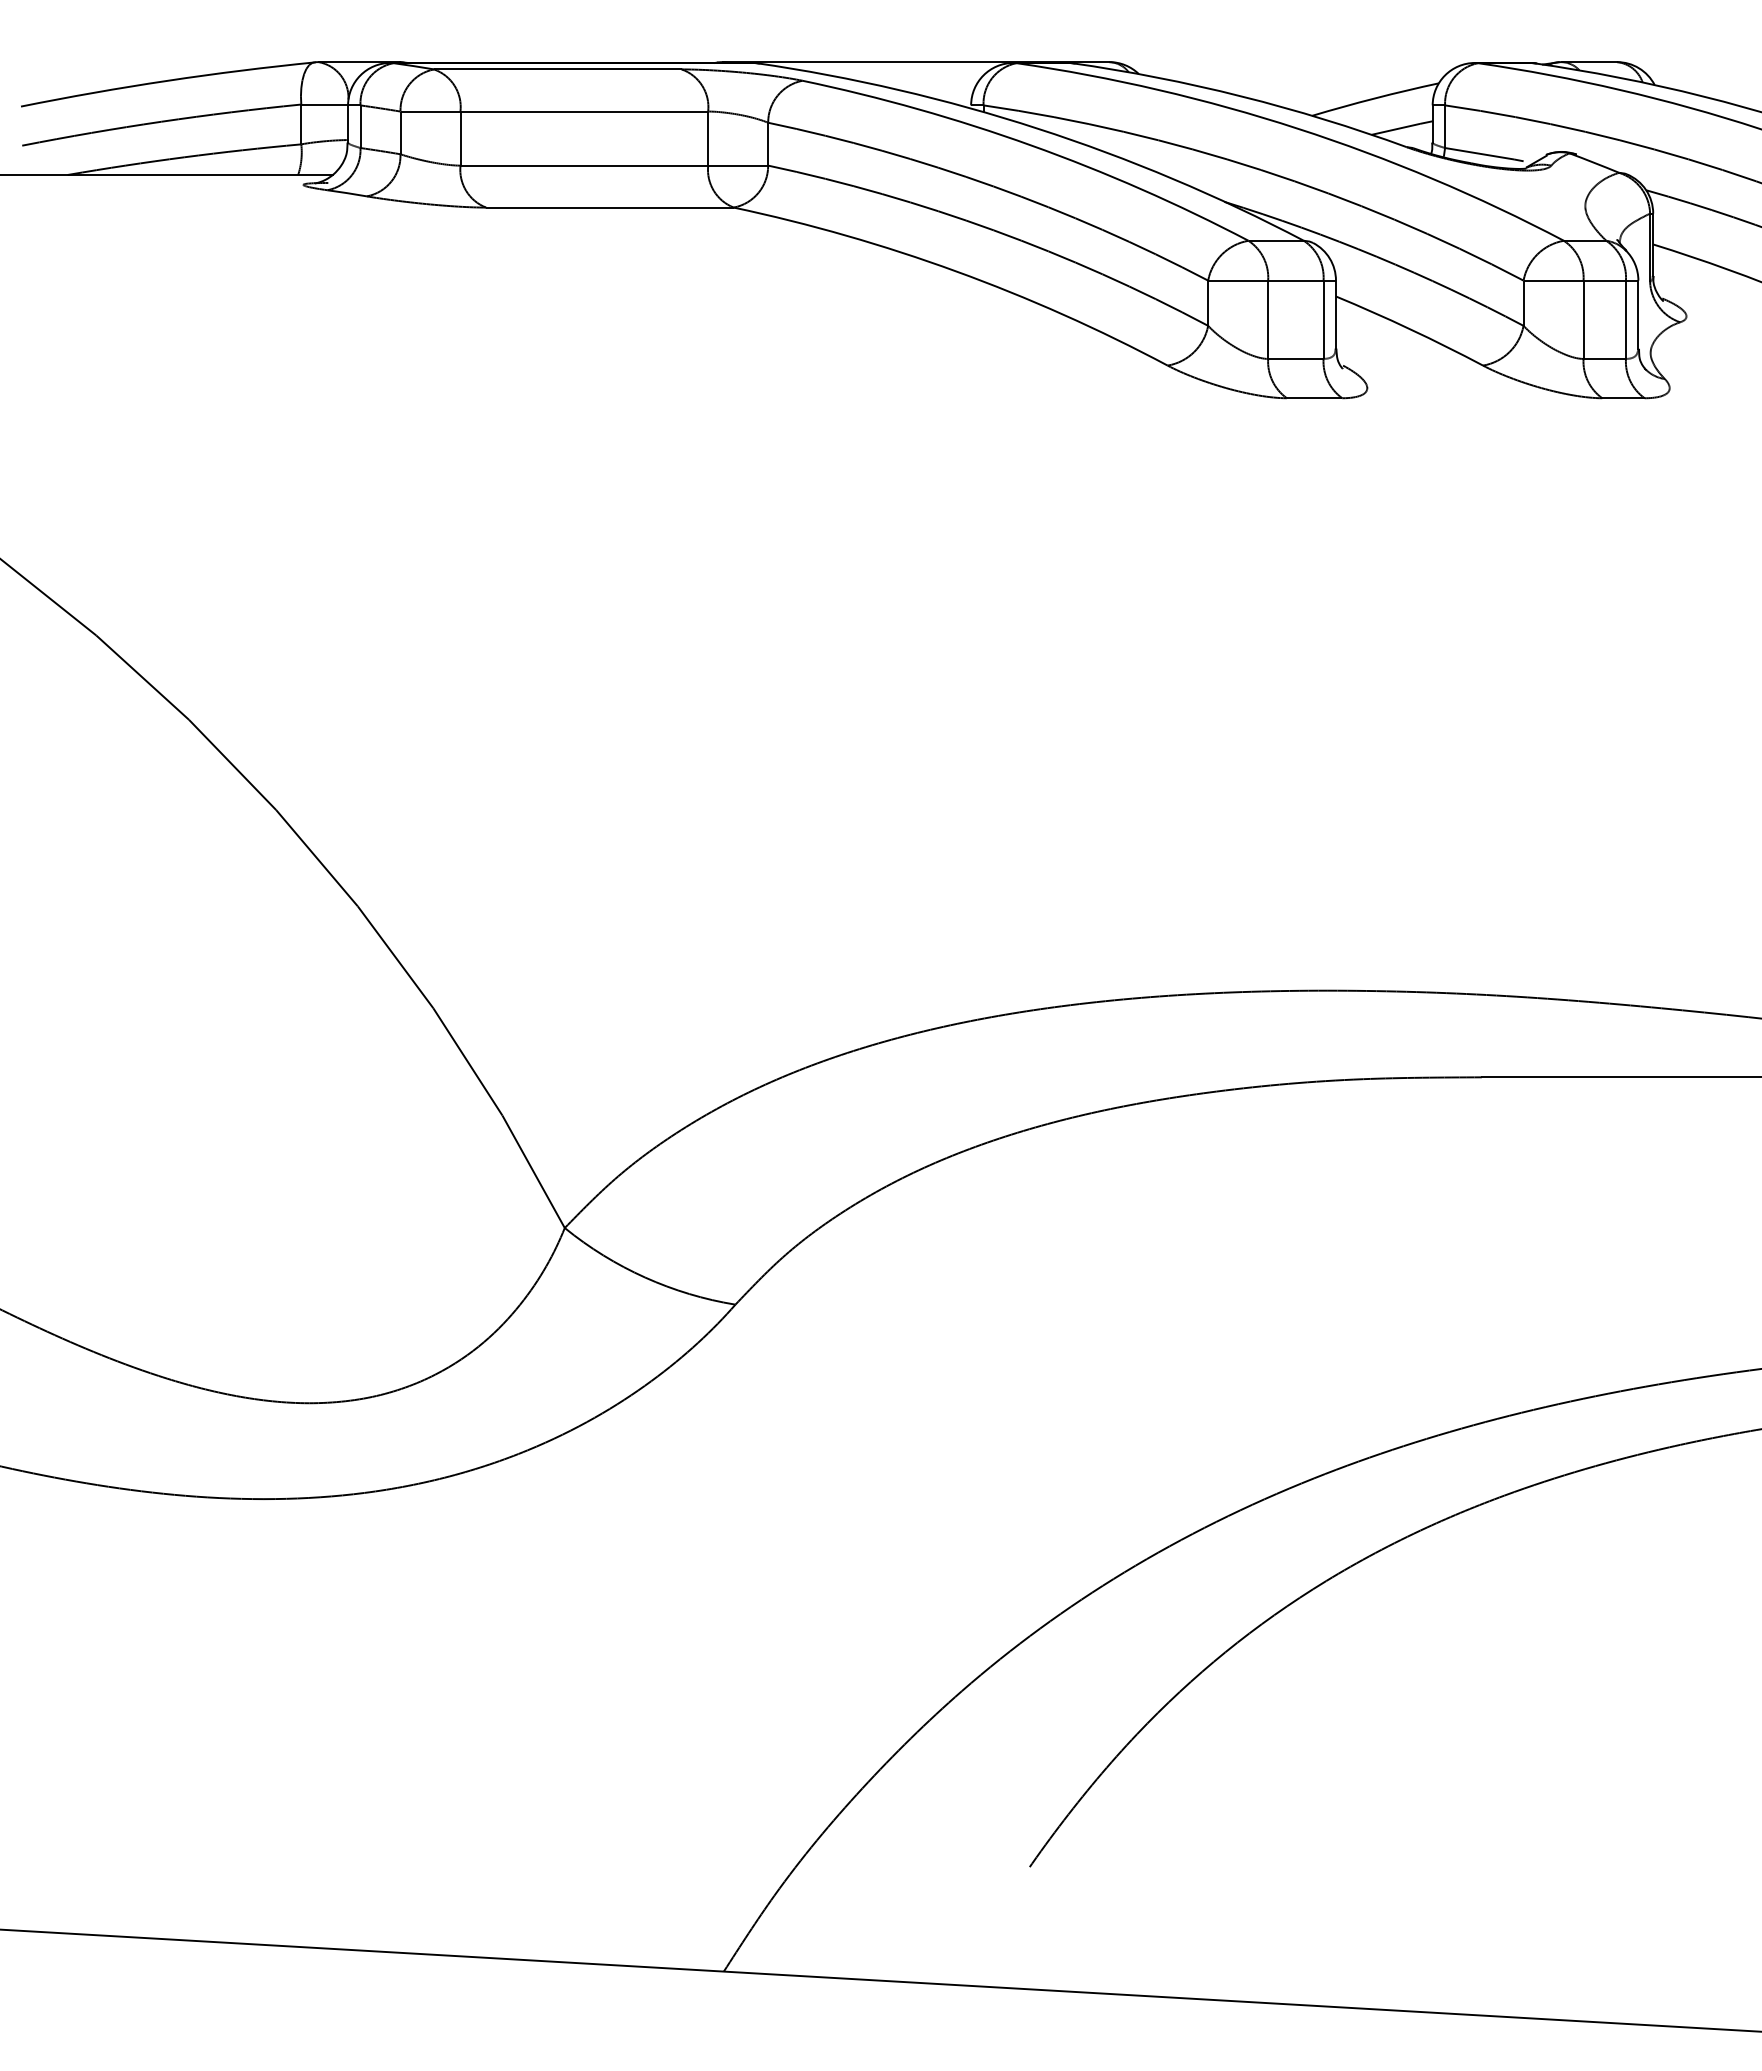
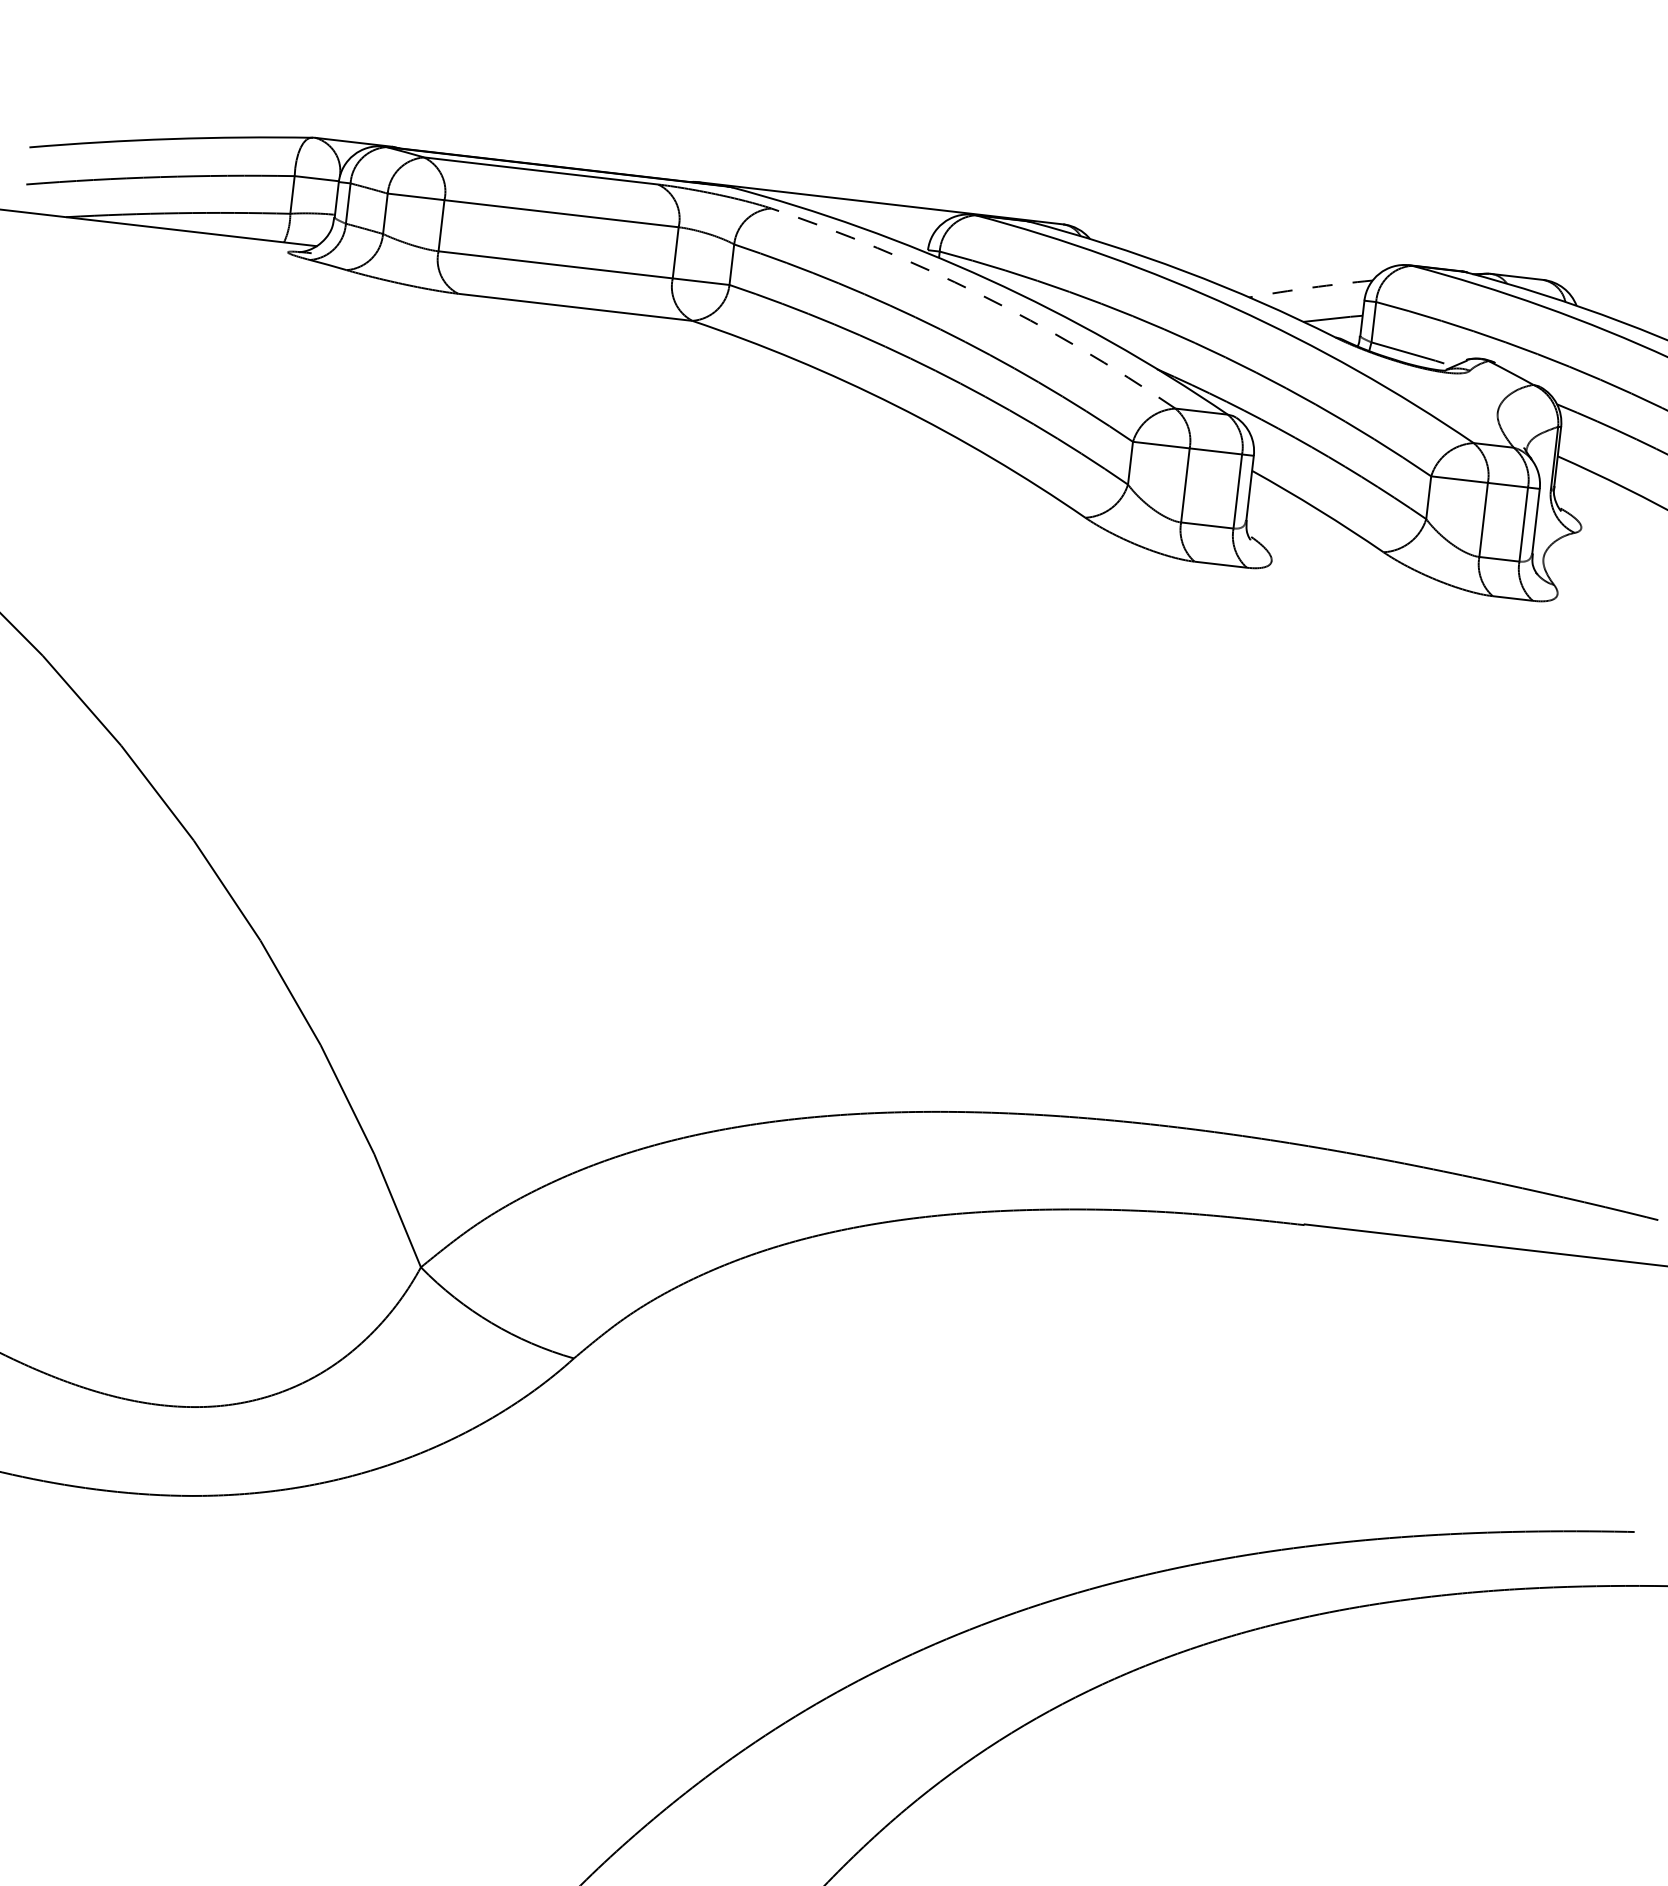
arc: (1375, 98) -> (1311, 287), solid -> dashed
arc: (1031, 145) -> (980, 294), solid -> dashed

